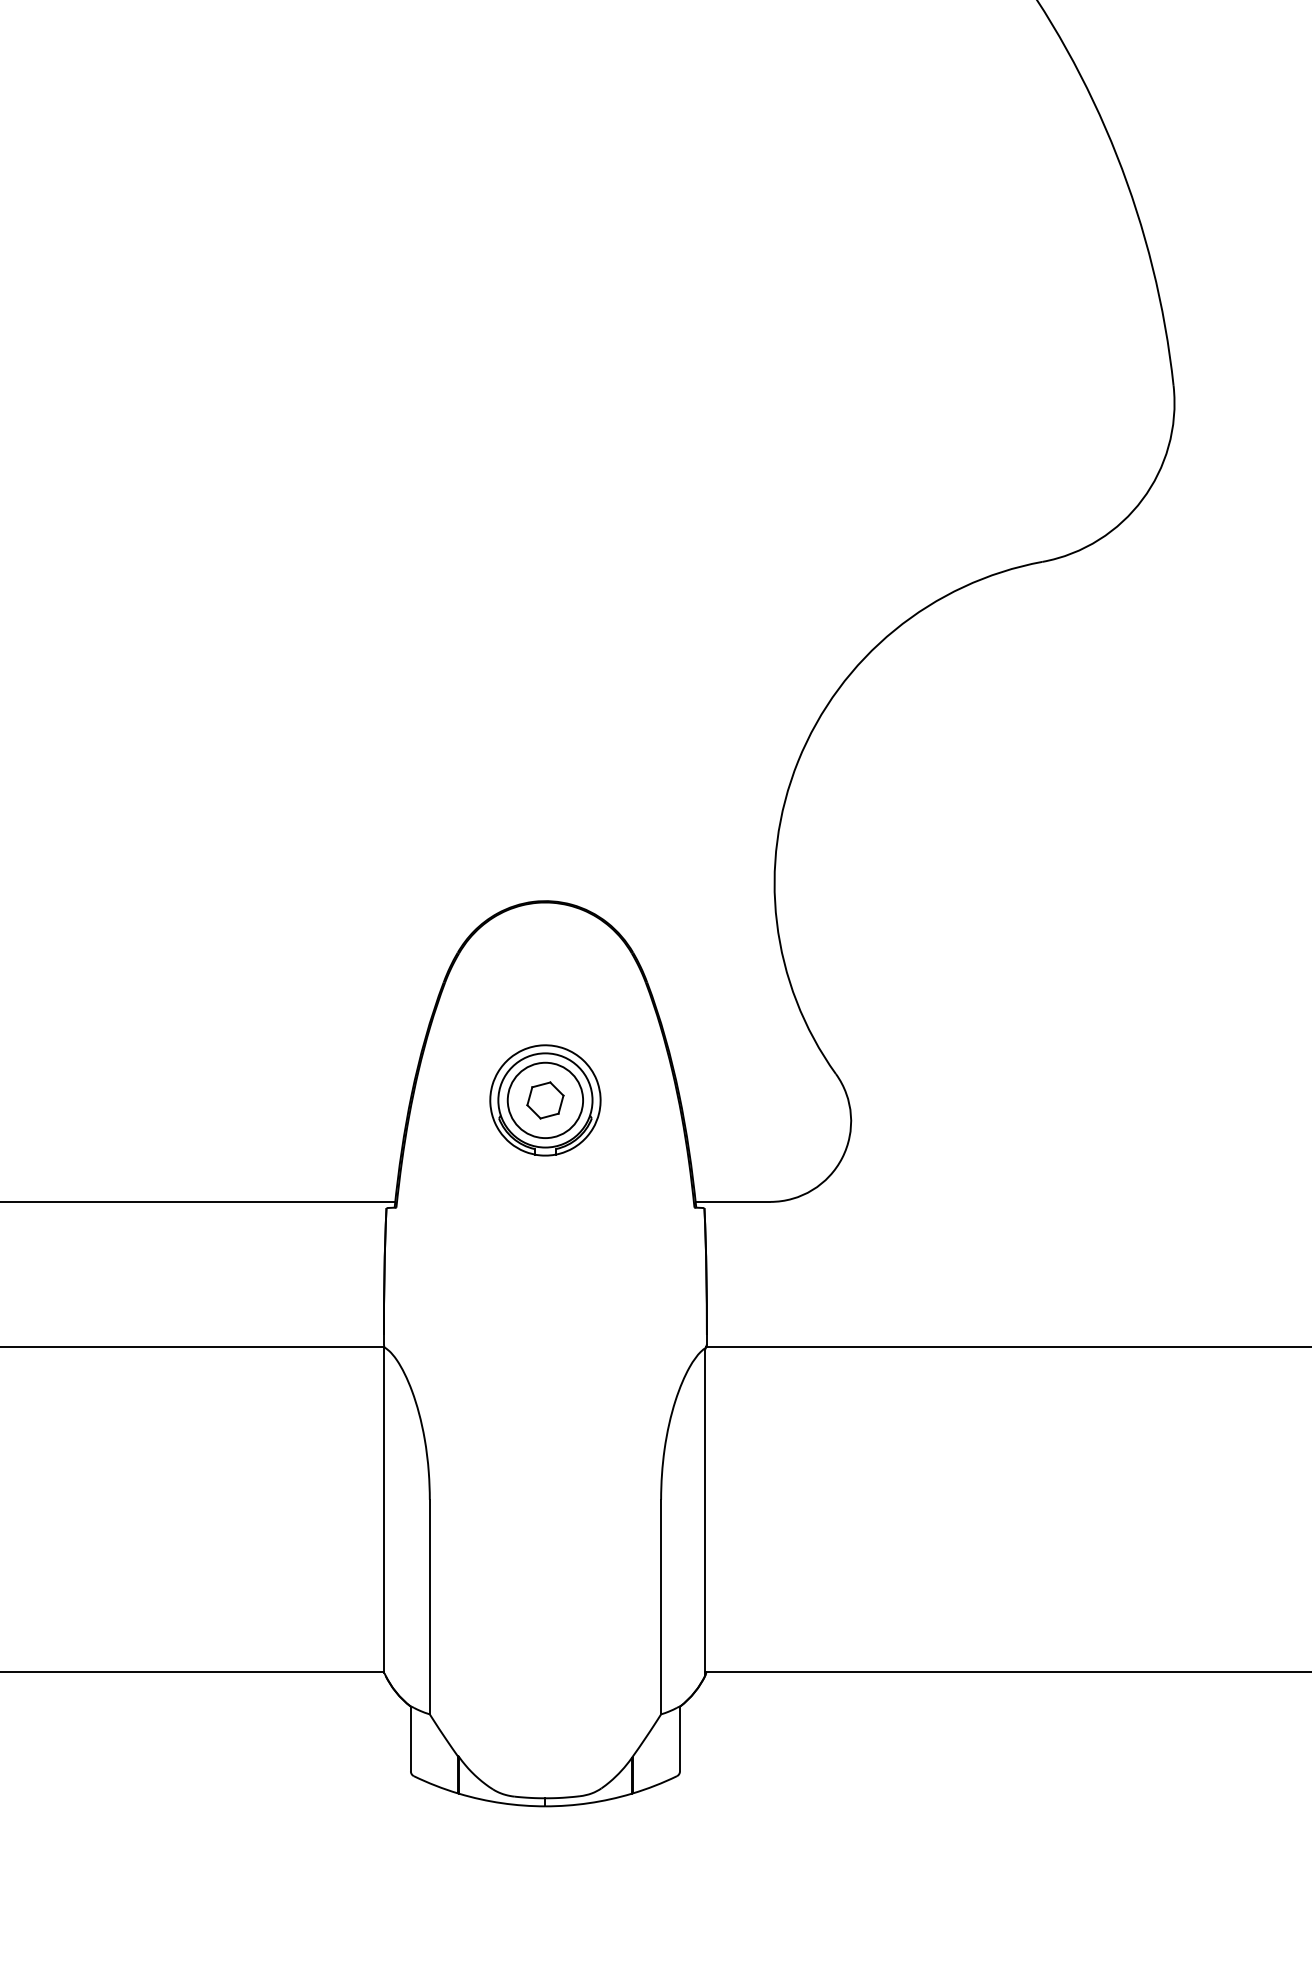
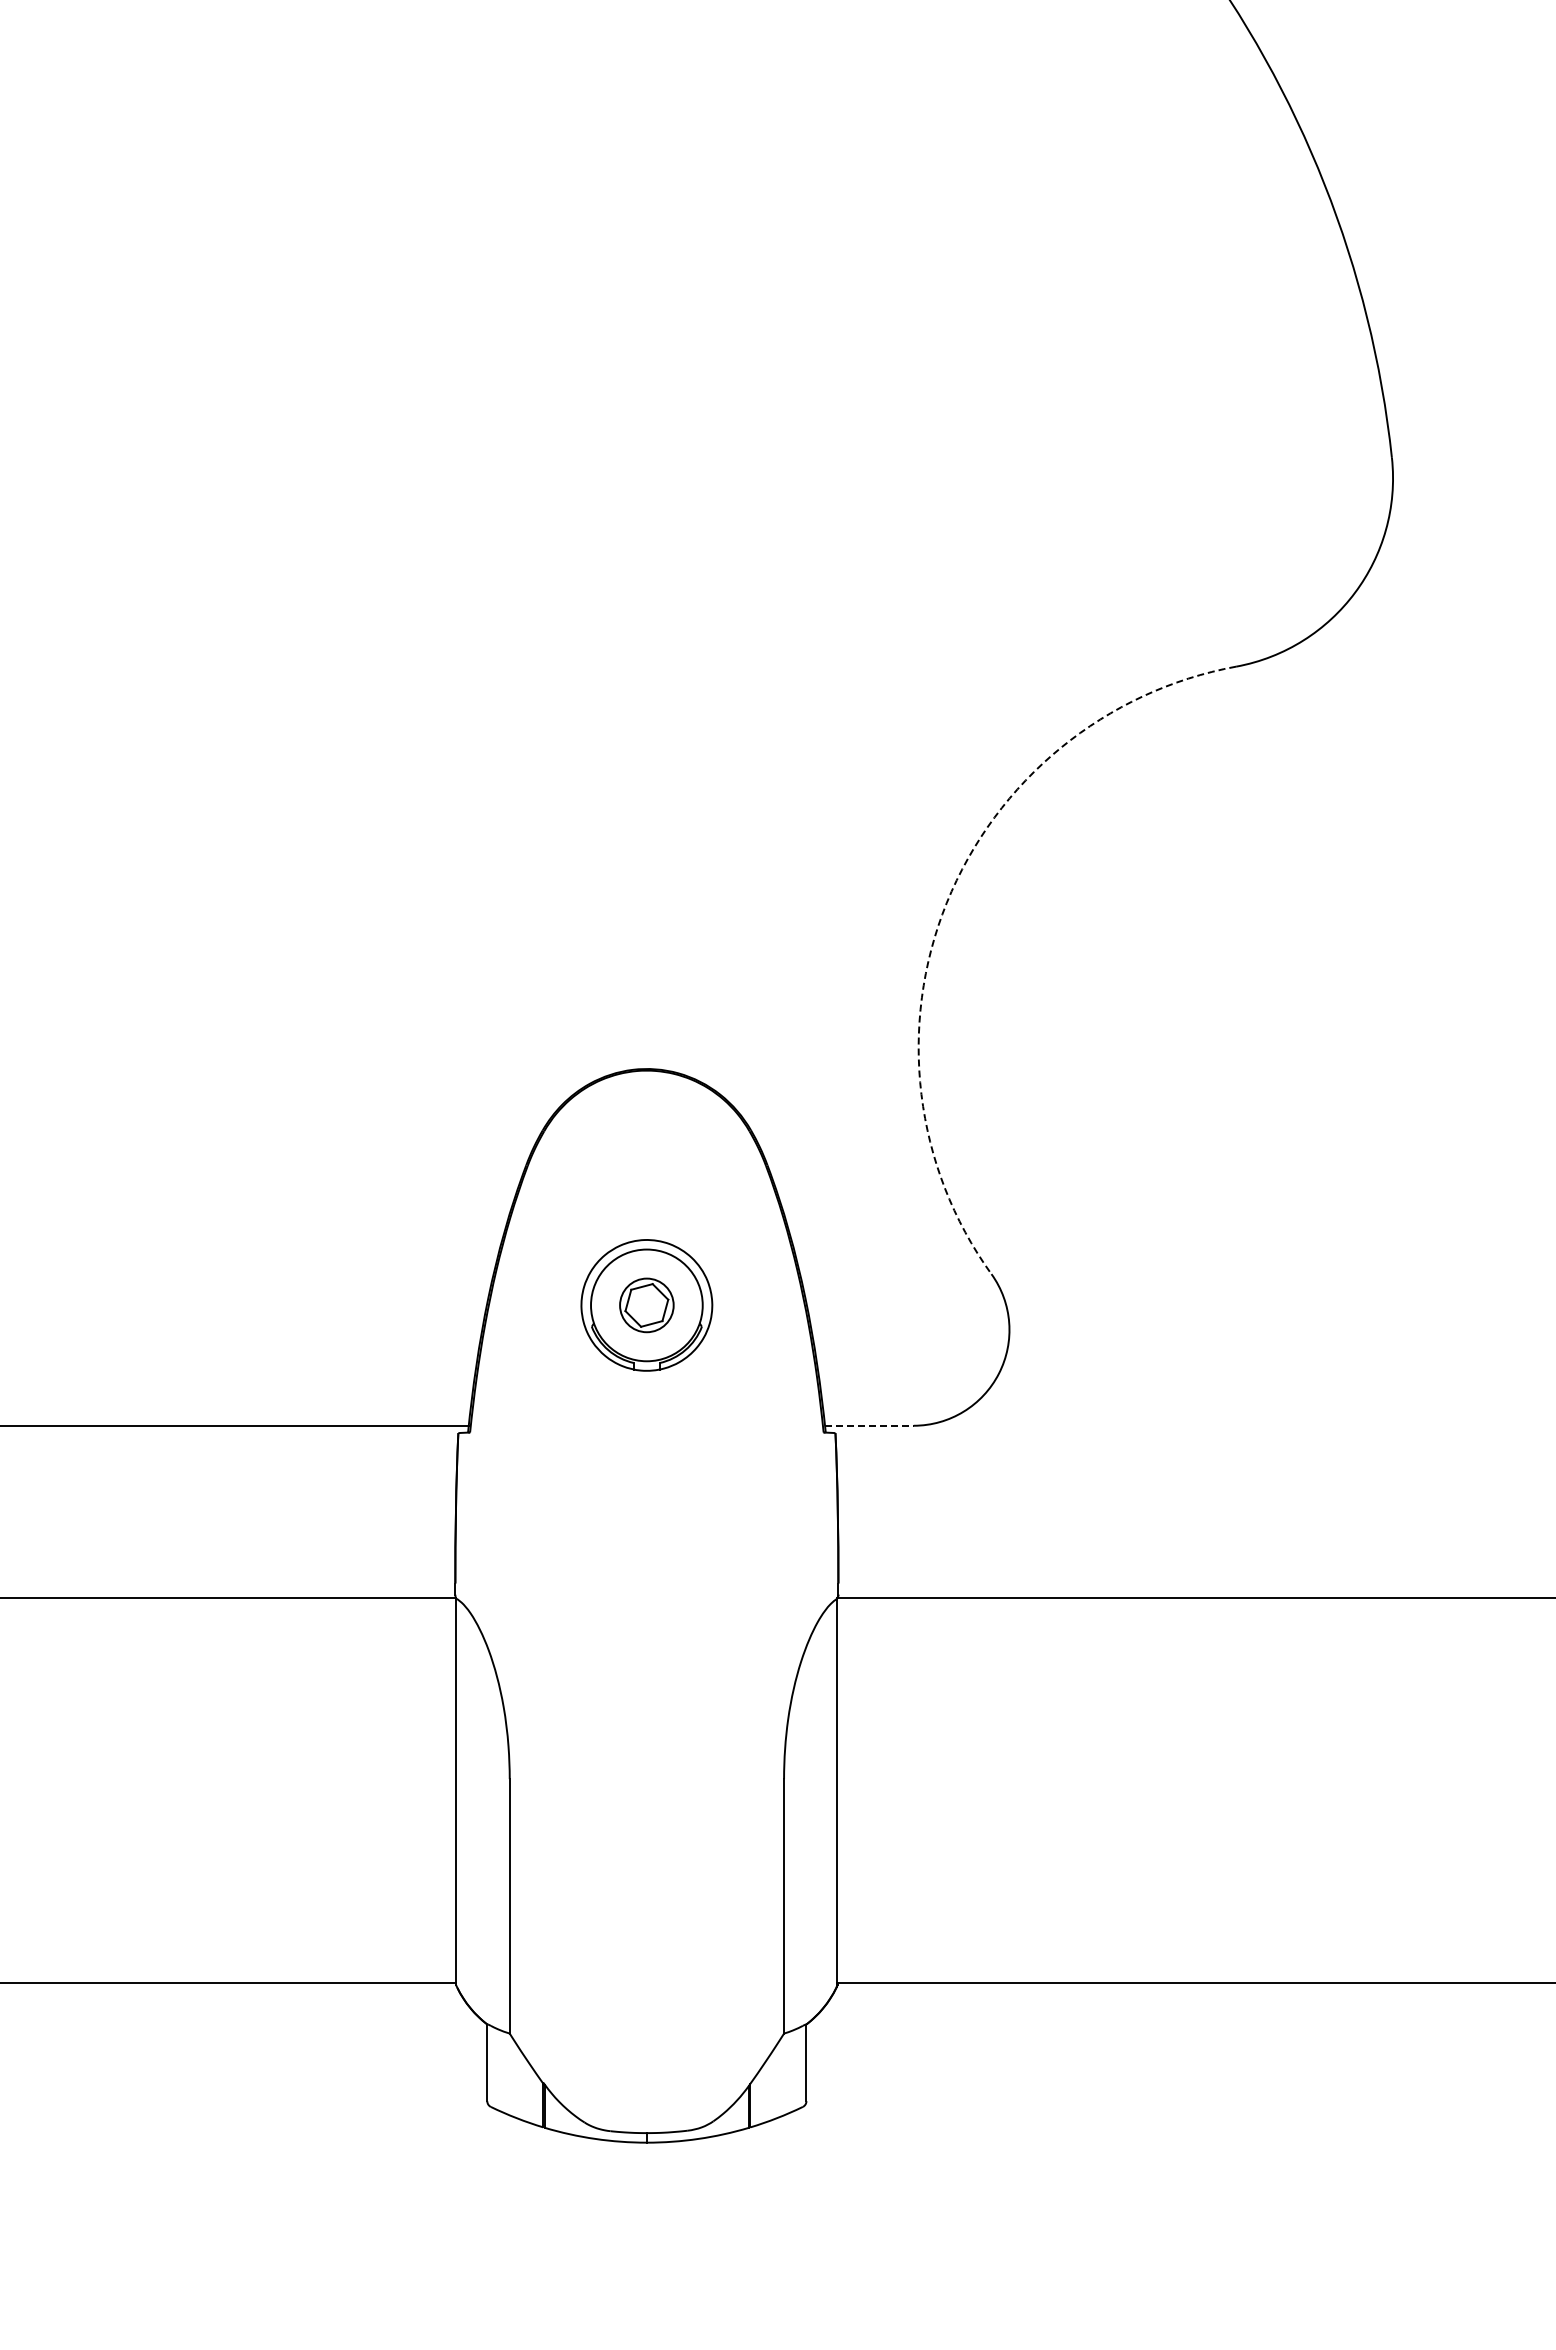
arc: (798, 761) -> (946, 903), solid -> dashed
circle: (545, 1100) -> (646, 1305), size x0.6
line: (733, 1201) -> (869, 1425), solid -> dashed

